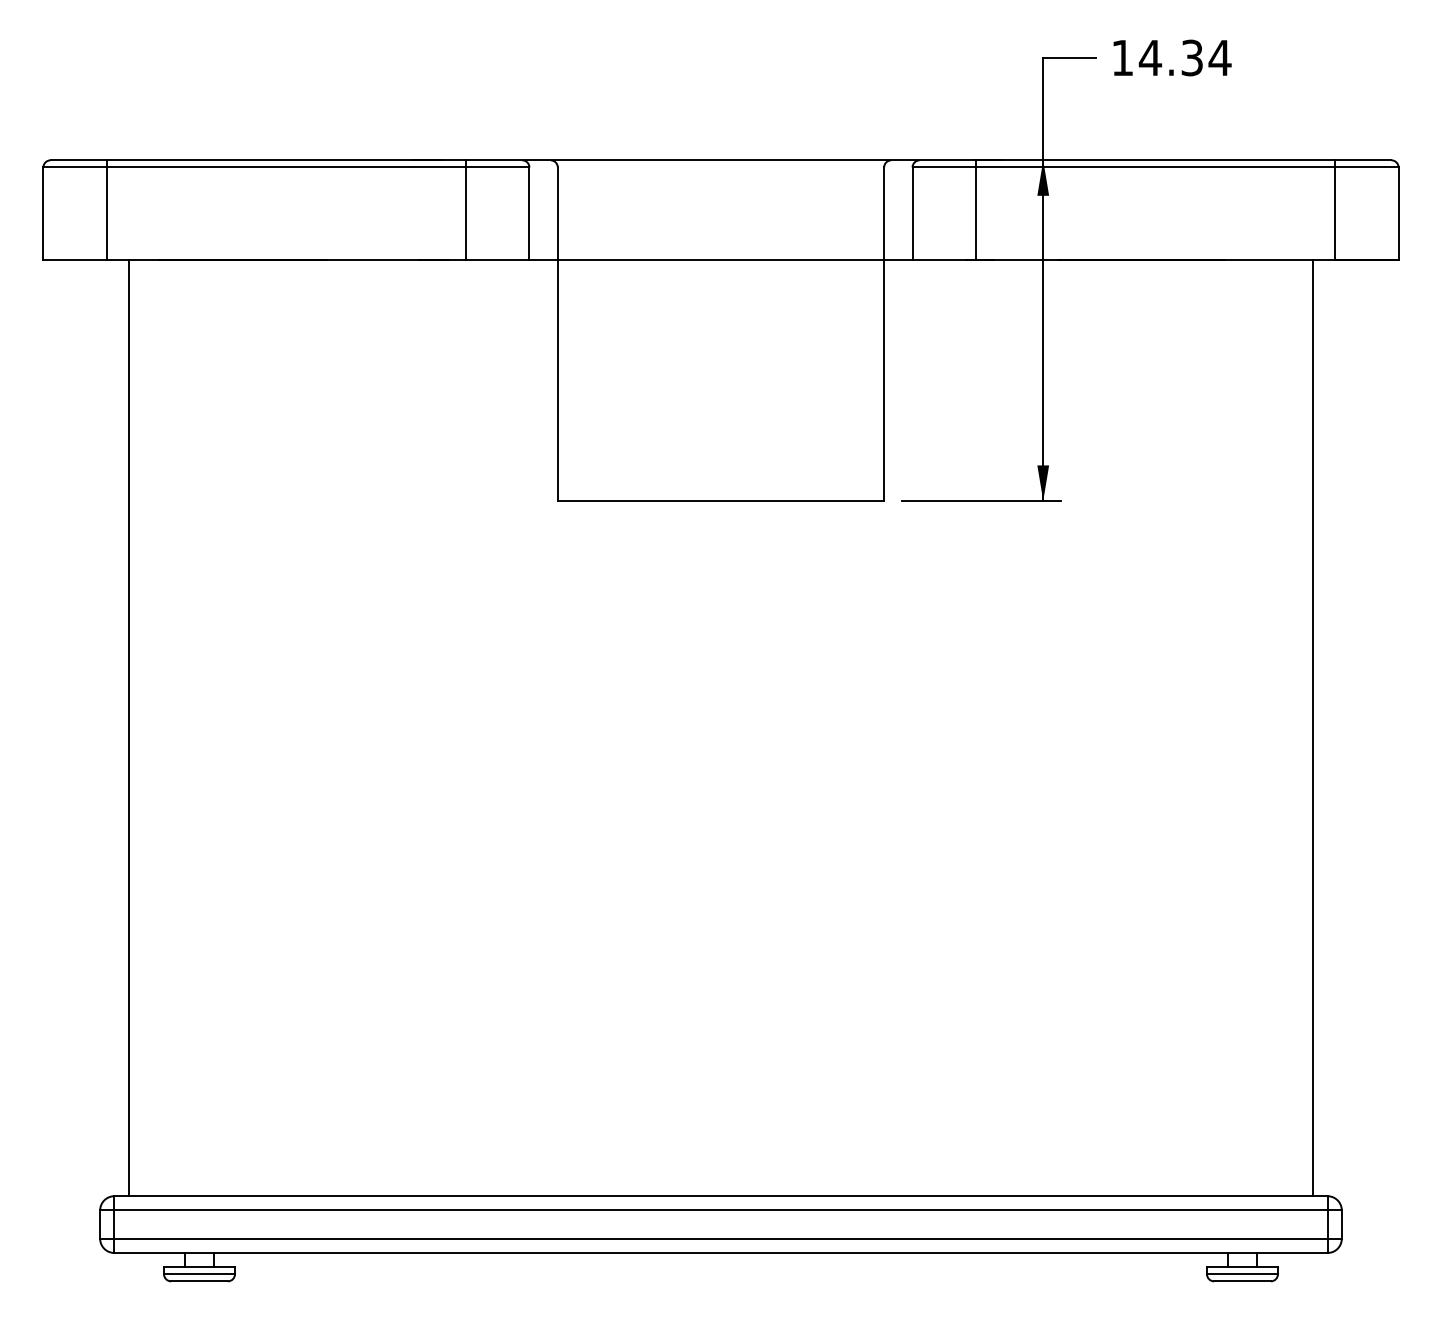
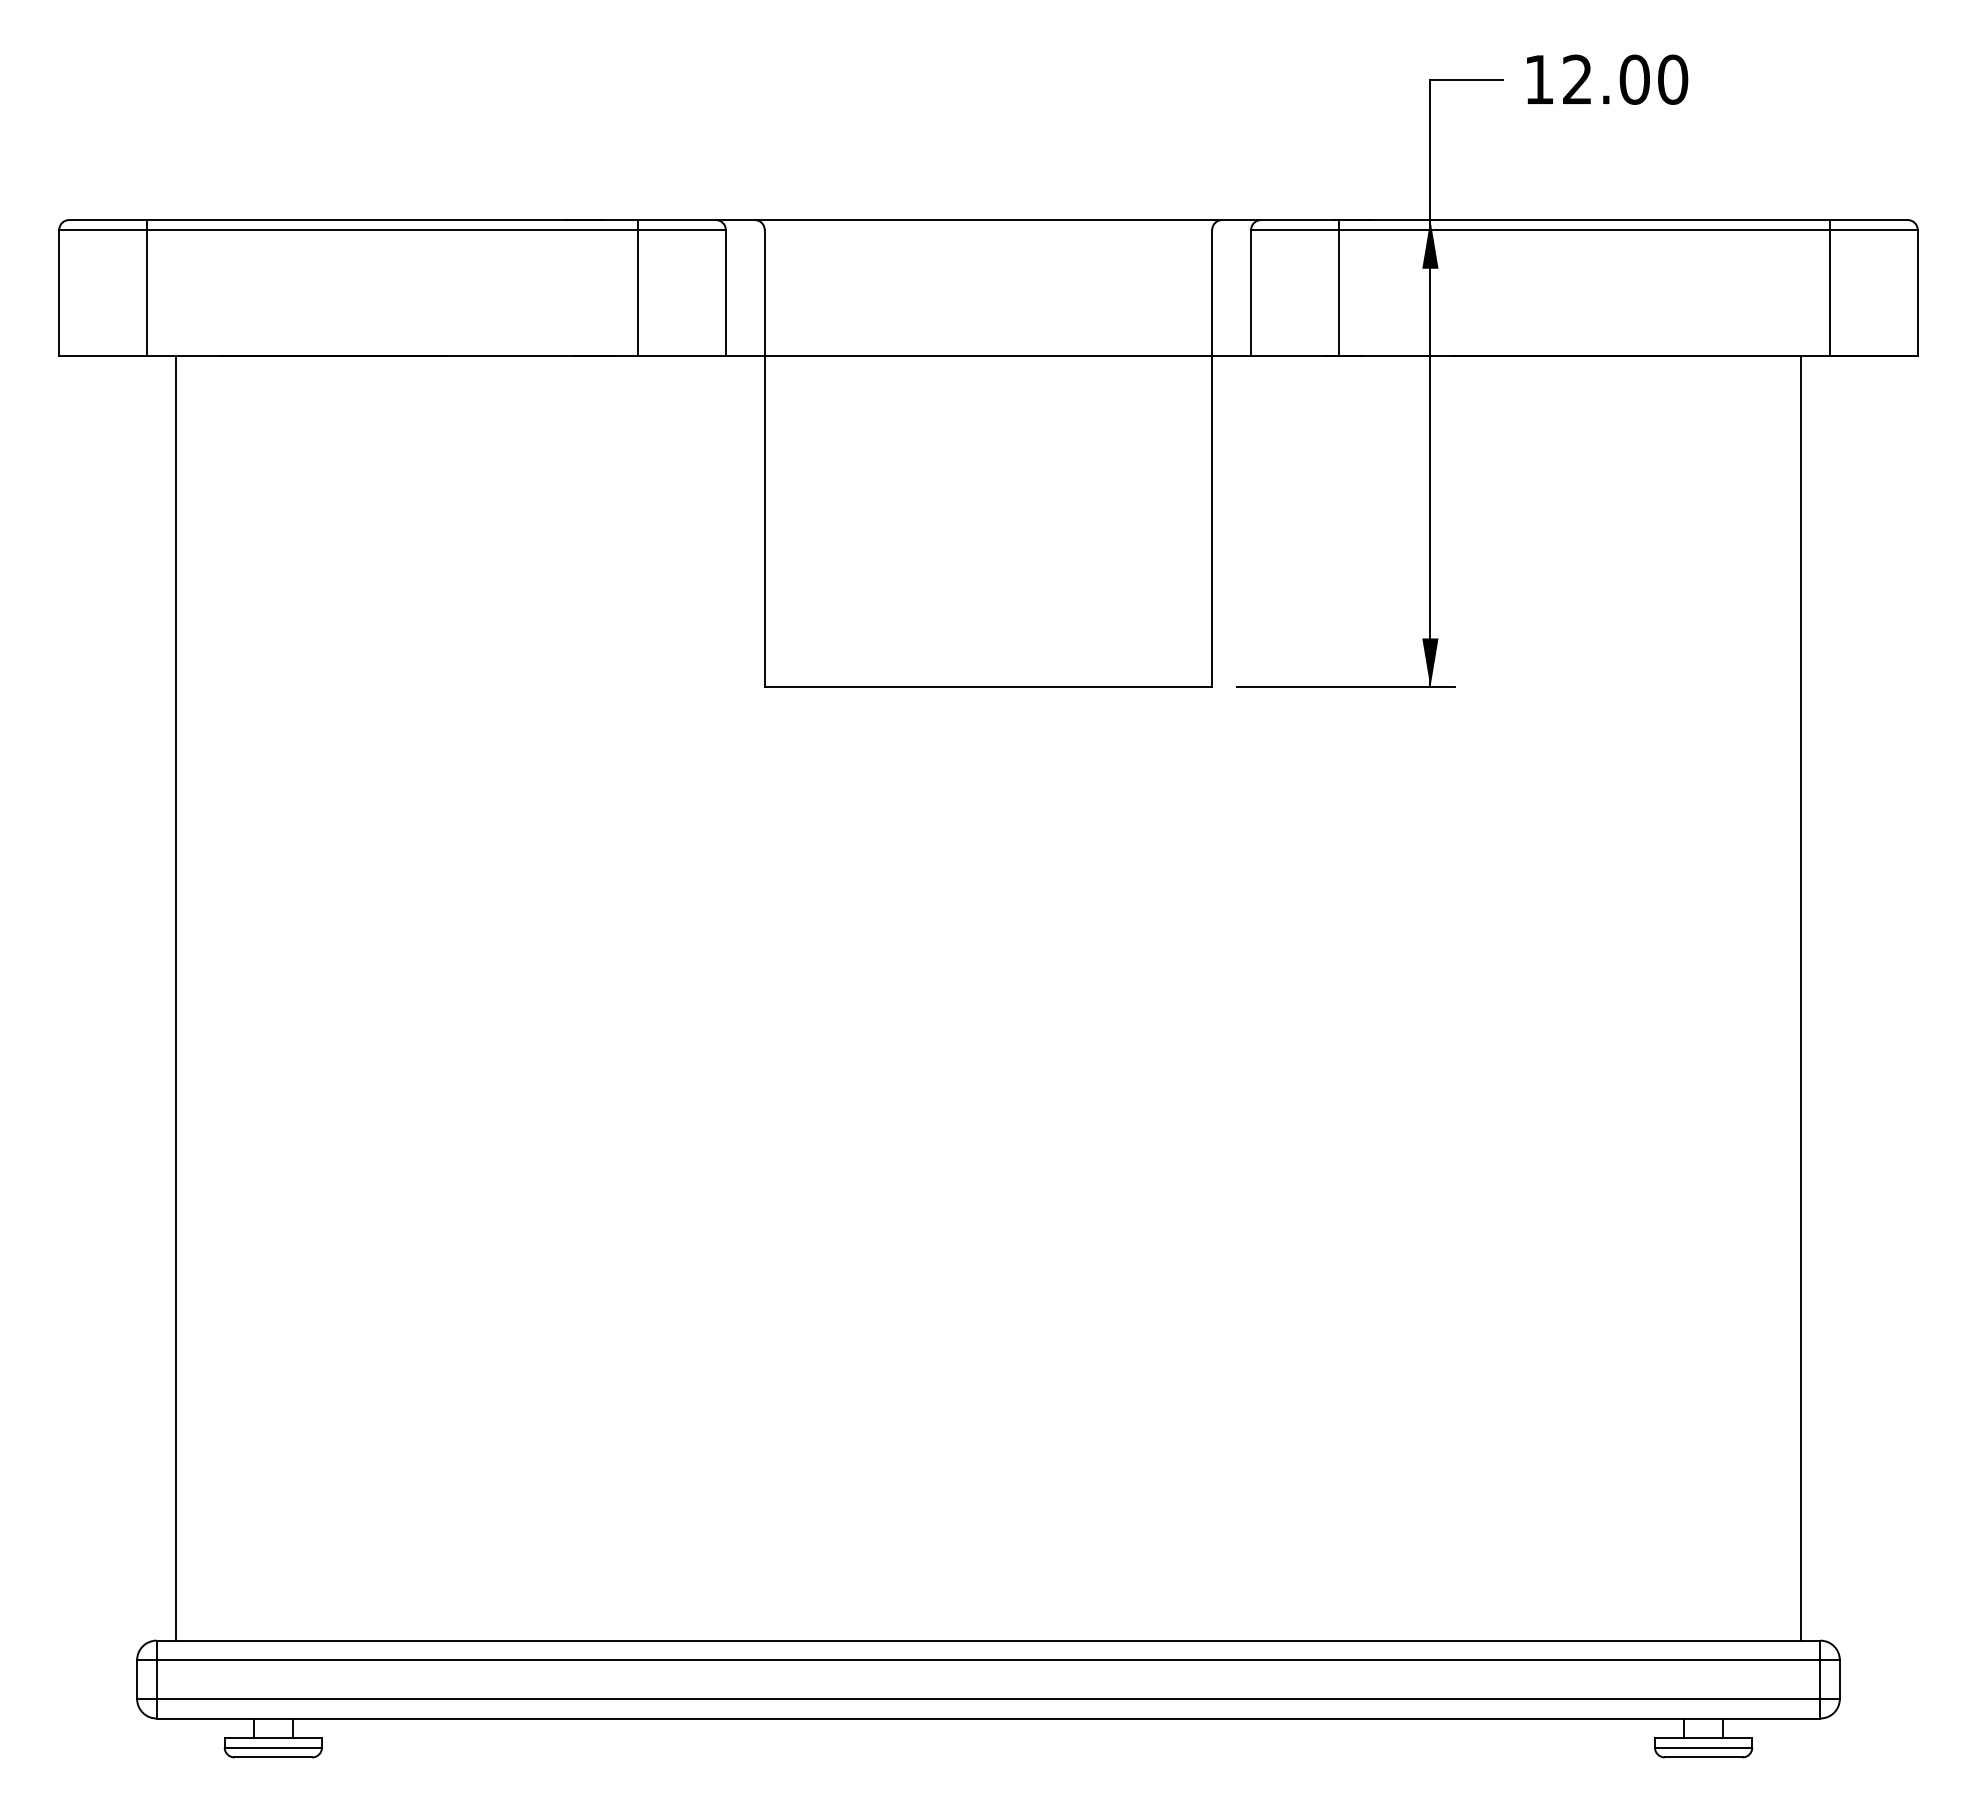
text: (1184, 57) -> (1624, 79), 14.34 -> 12.00

